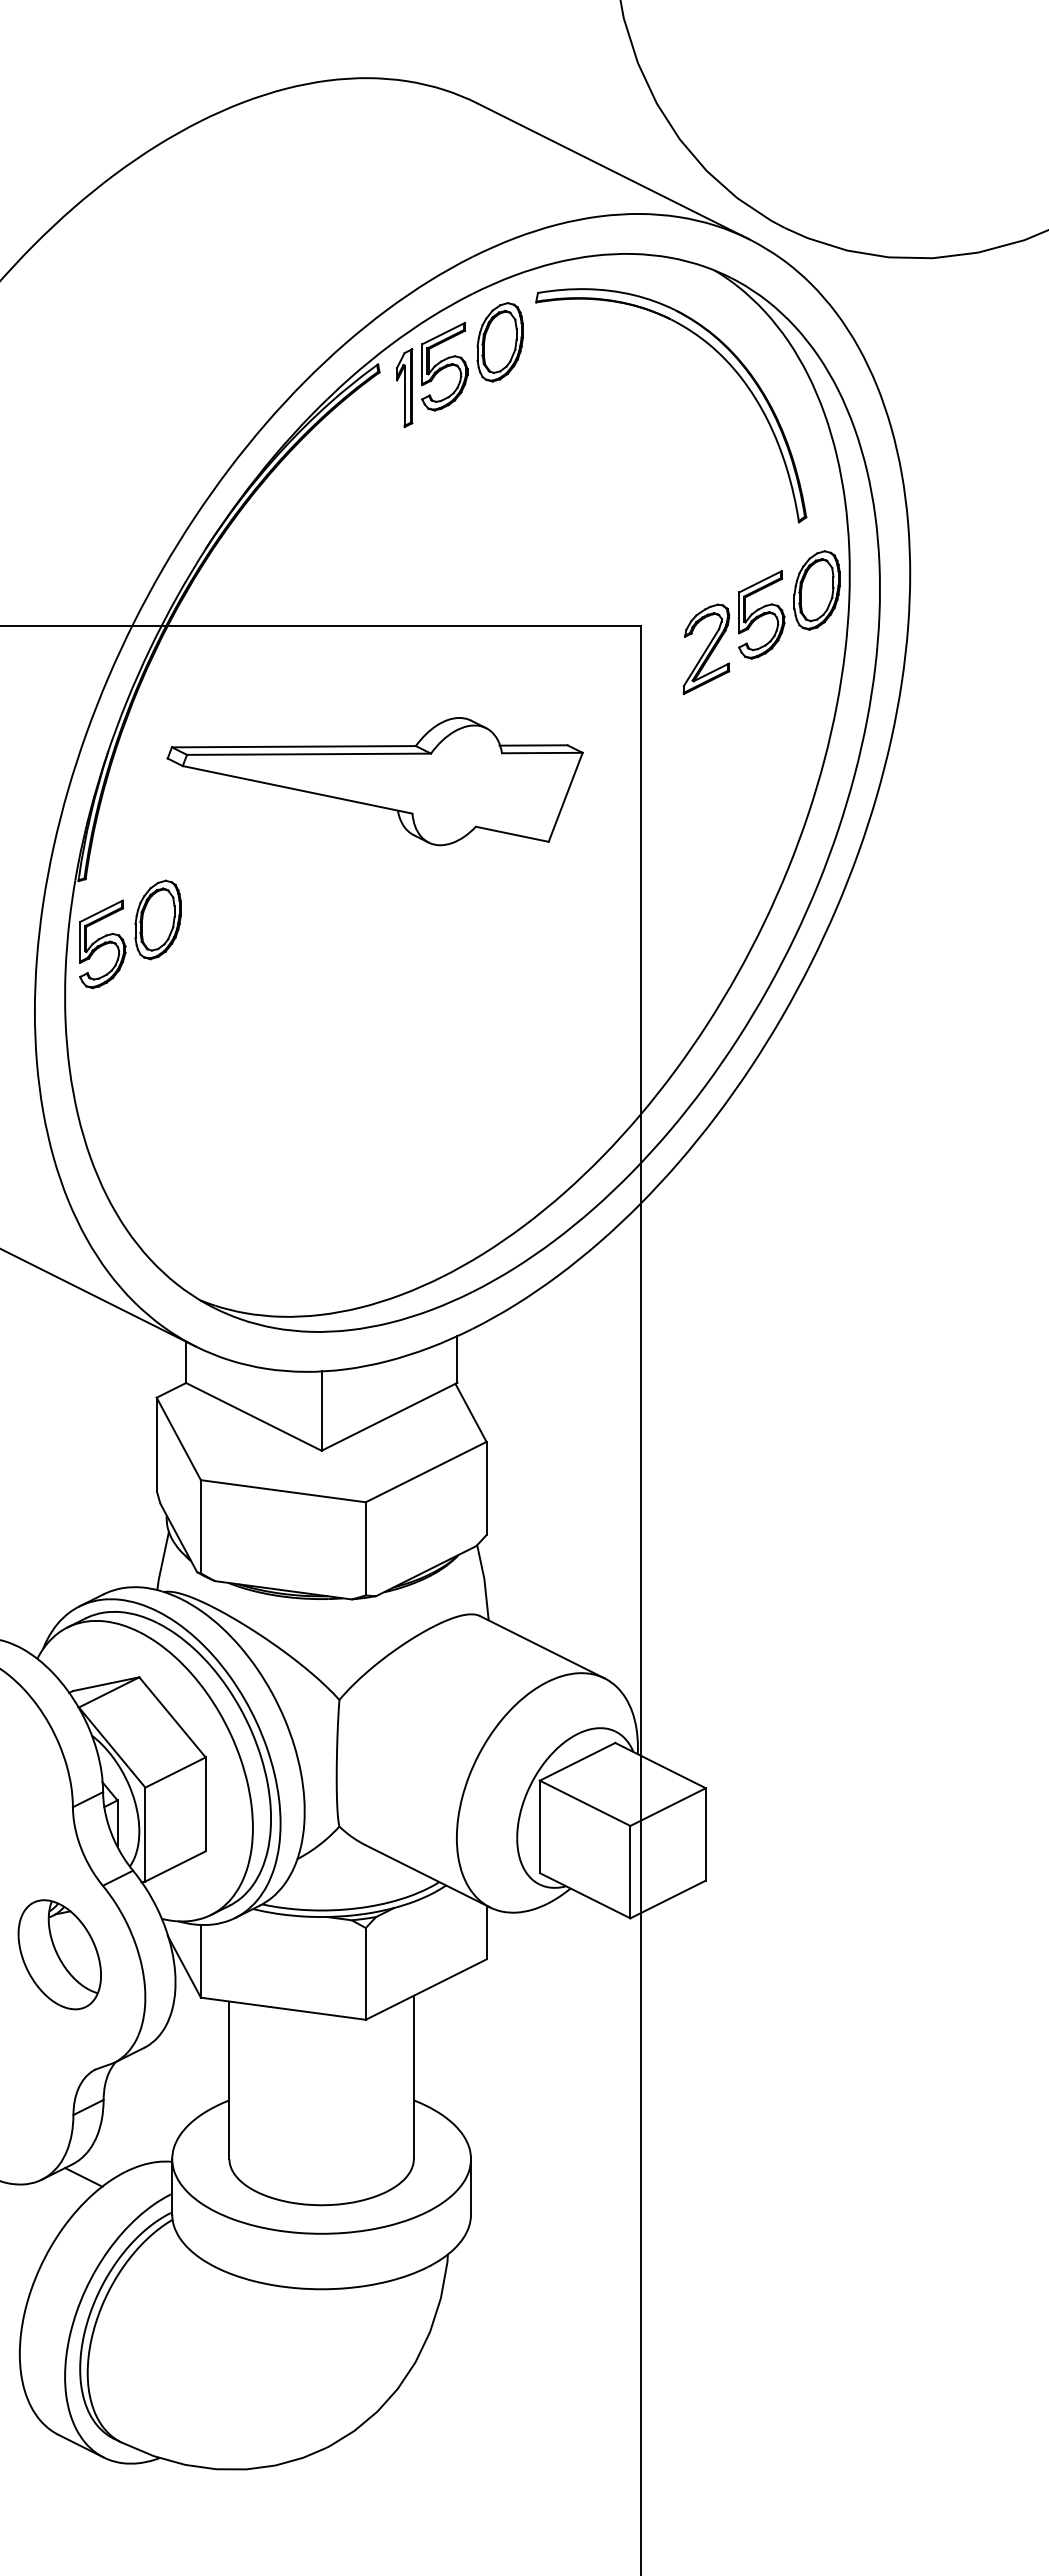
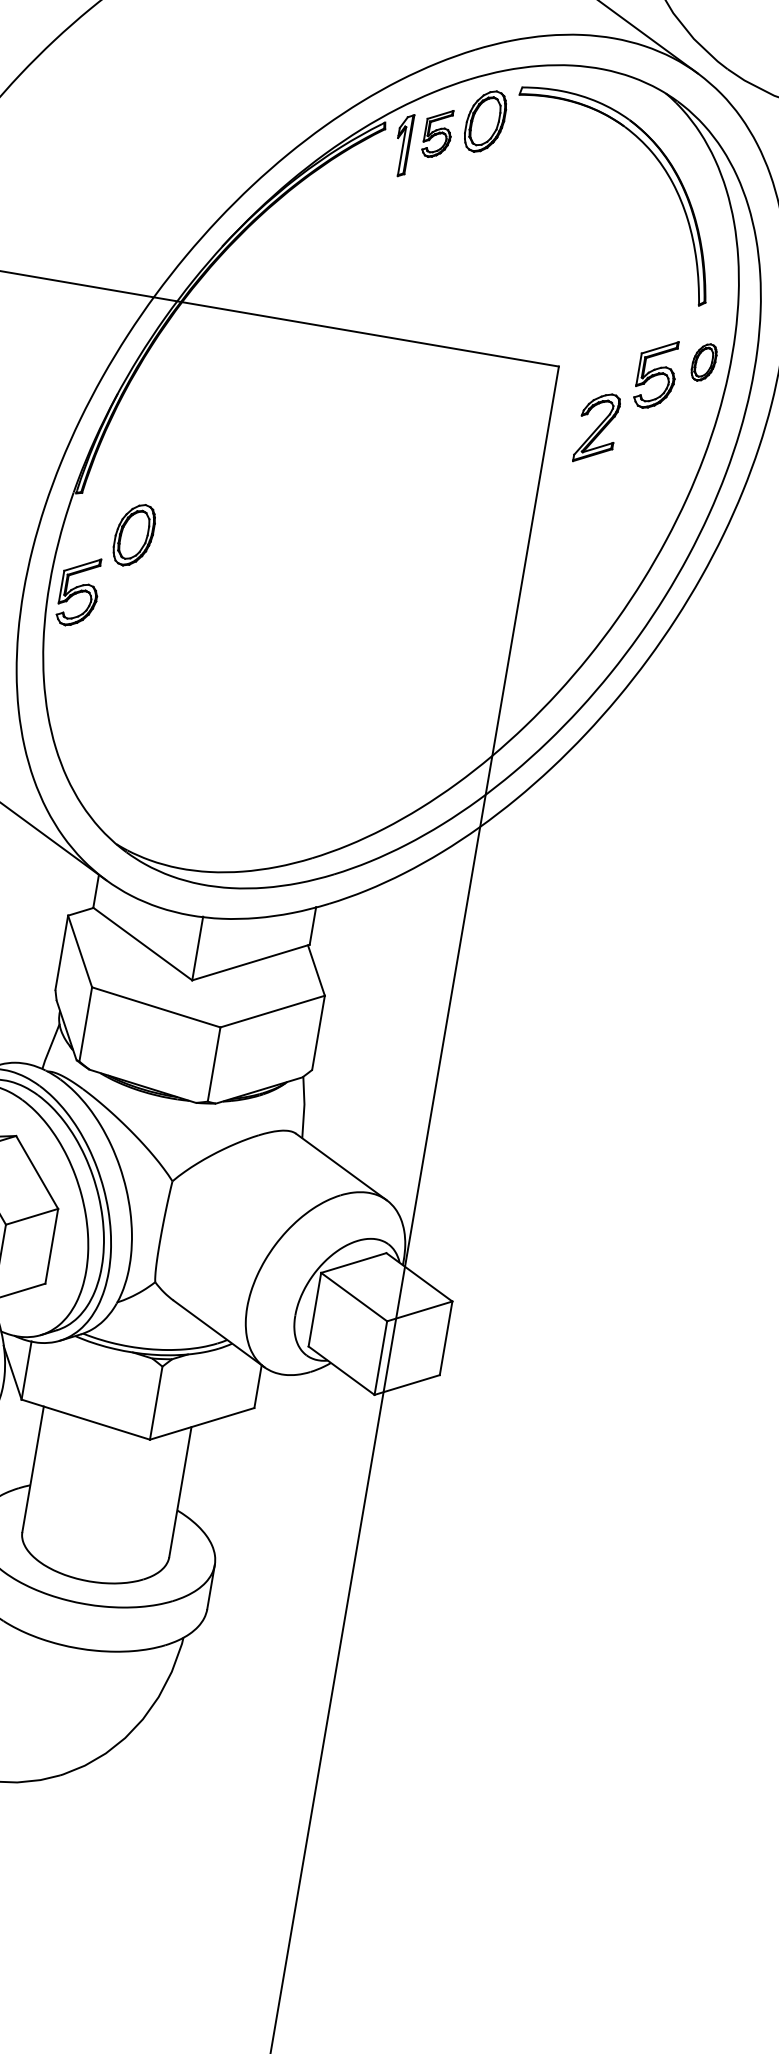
part: (444, 366) -> (437, 133), size x0.7
part: (816, 590) -> (703, 362), size x0.6
part: (706, 649) -> (597, 428), moved
part: (374, 781) -> (325, 454), removed
part: (102, 944) -> (79, 591), moved

